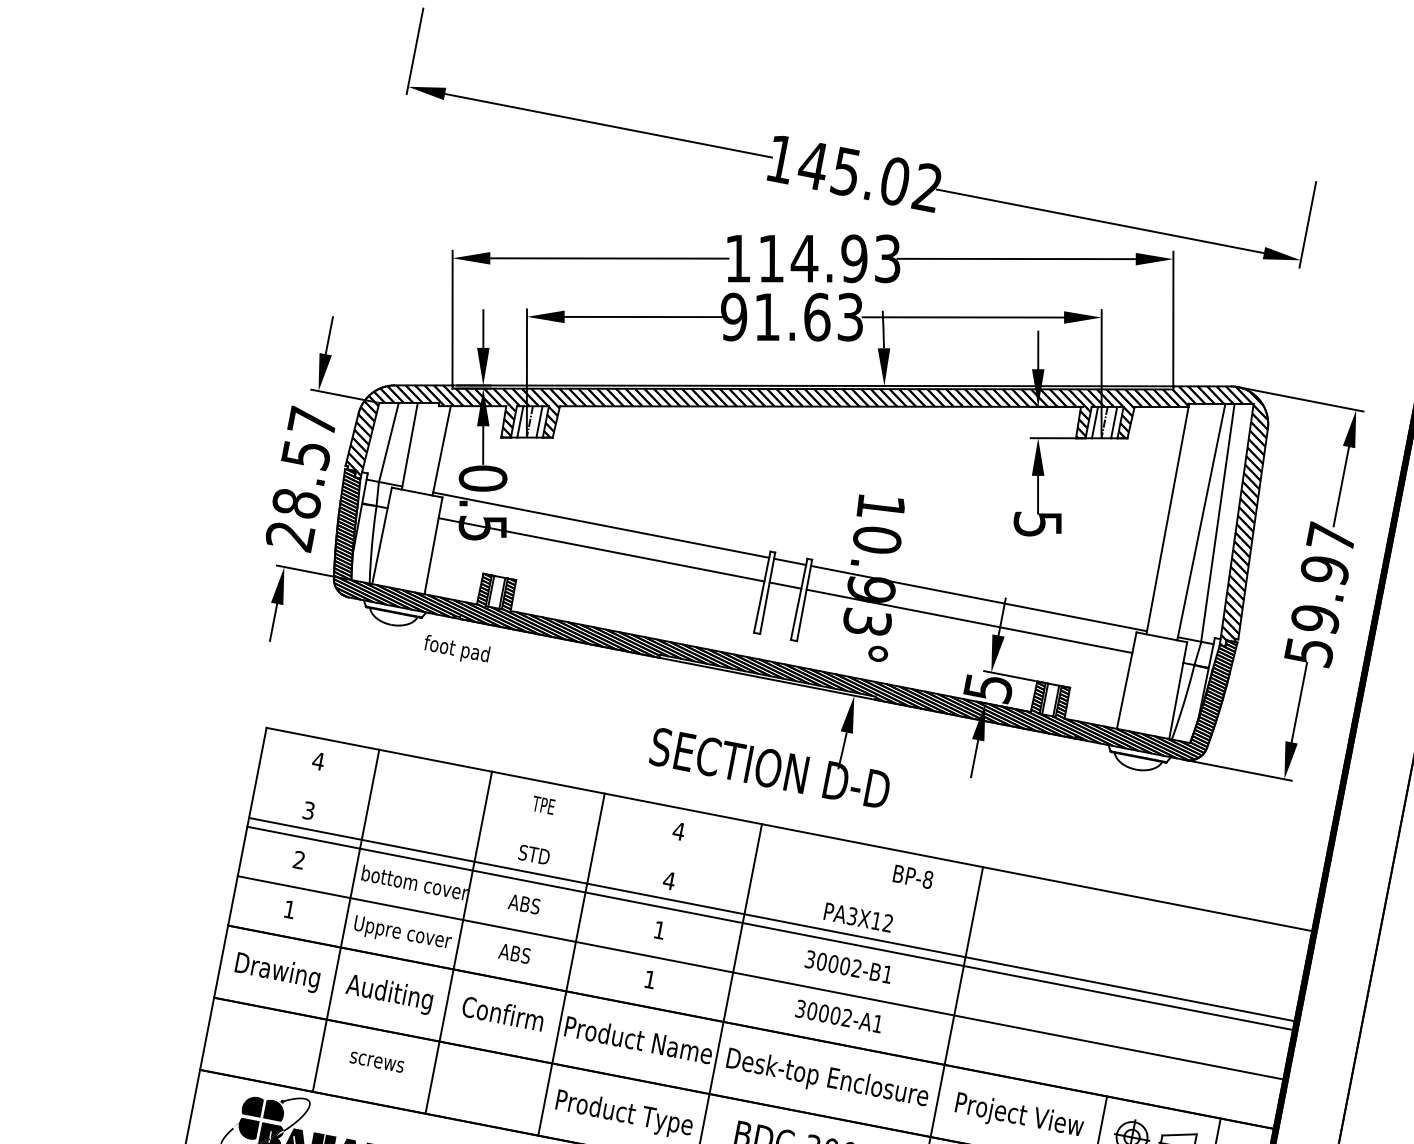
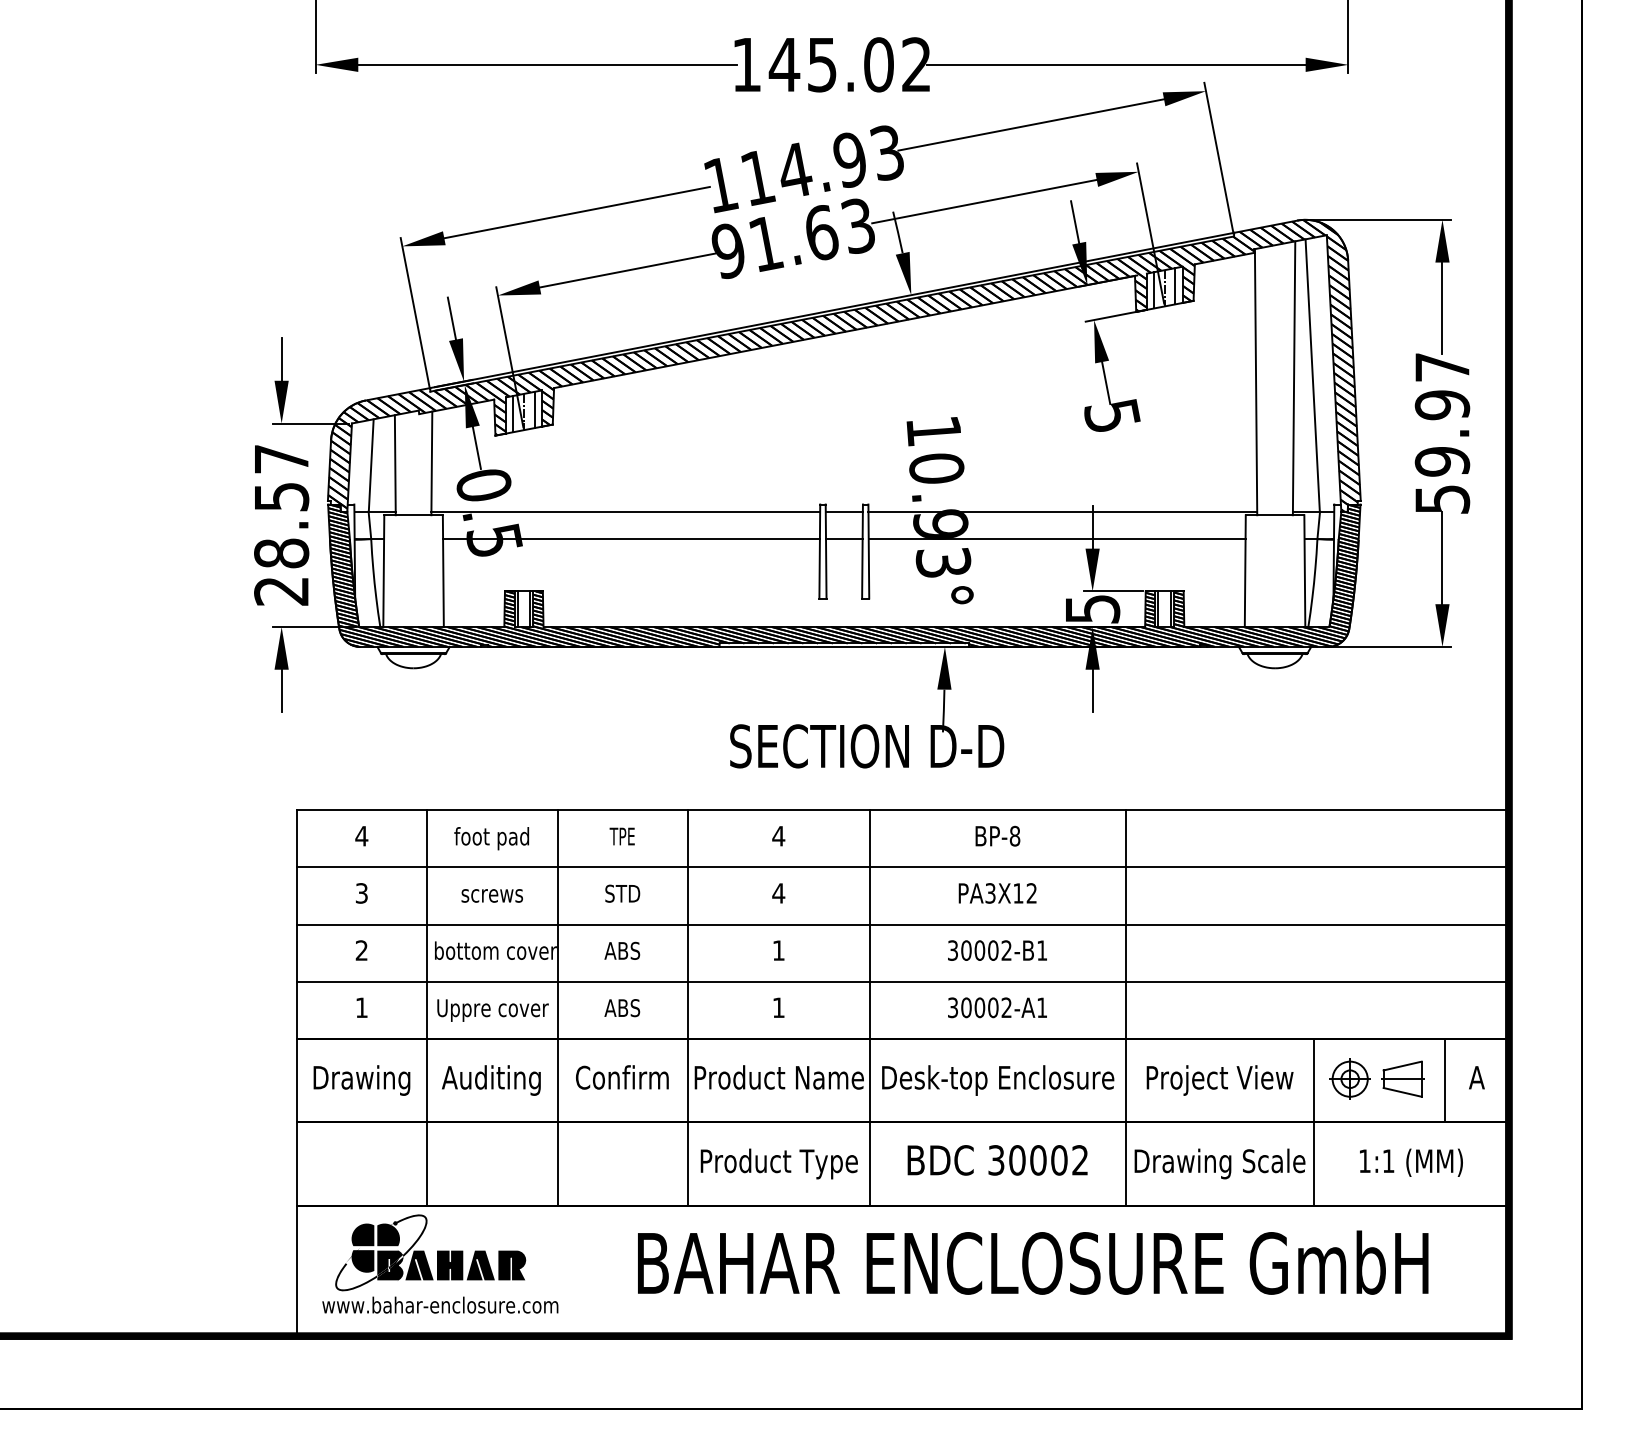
text: (456, 650) -> (491, 838), moved
text: (913, 876) -> (997, 835), moved
line: (772, 919) -> (902, 867), moved
text: (376, 1061) -> (491, 895), moved

